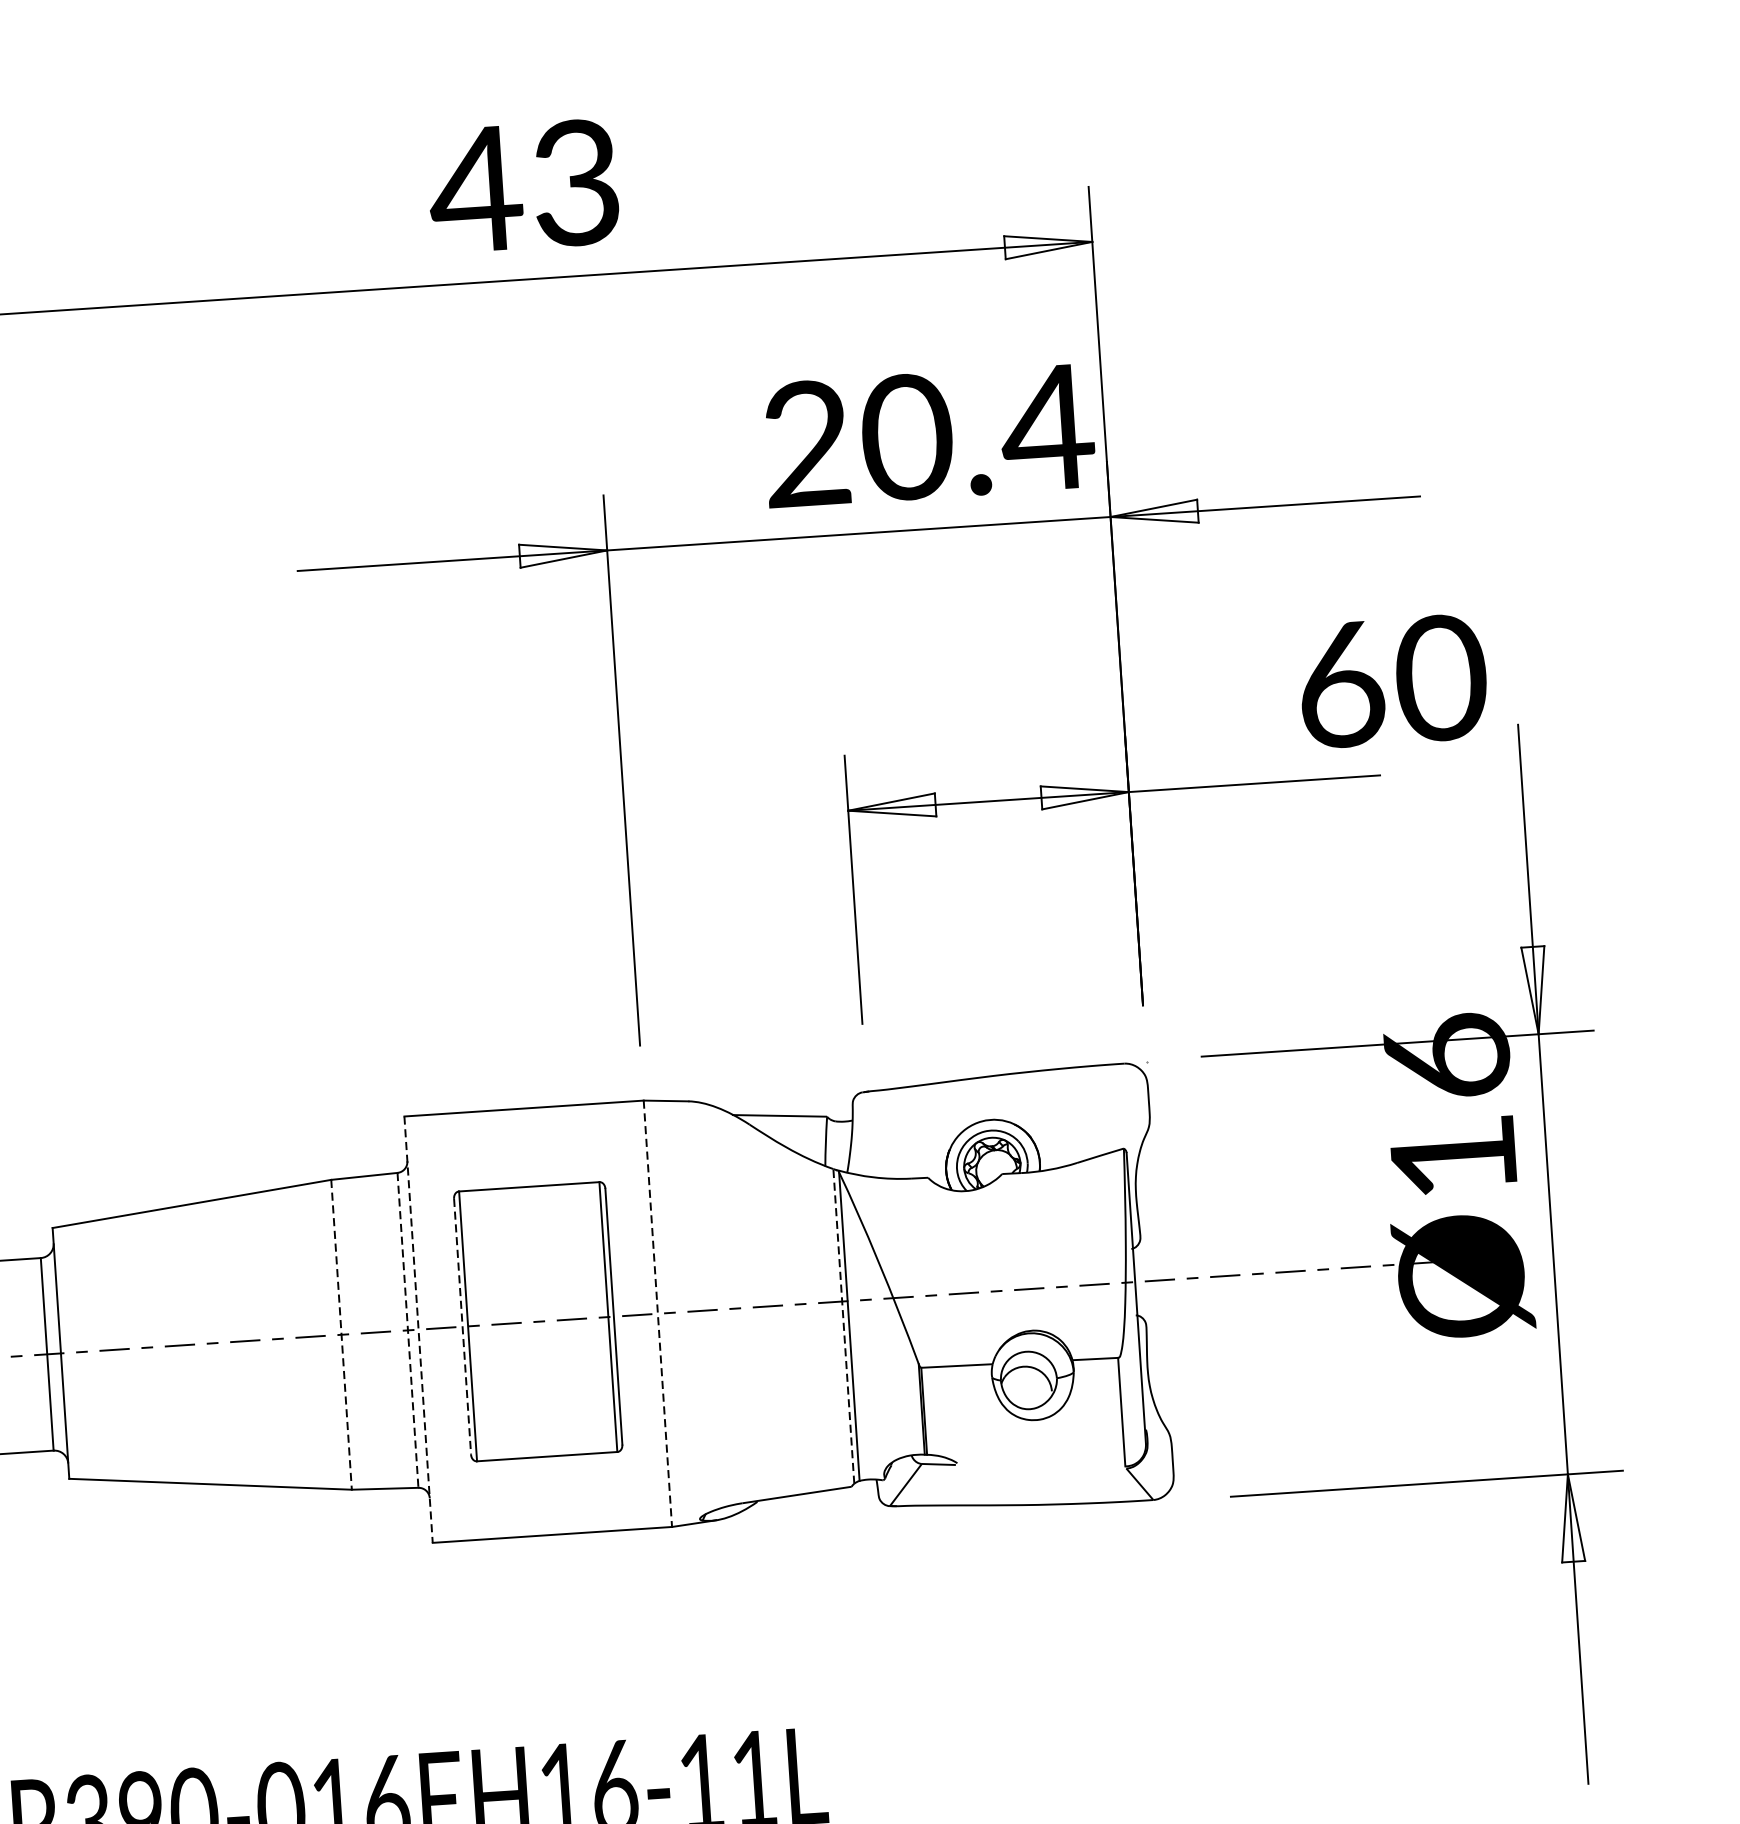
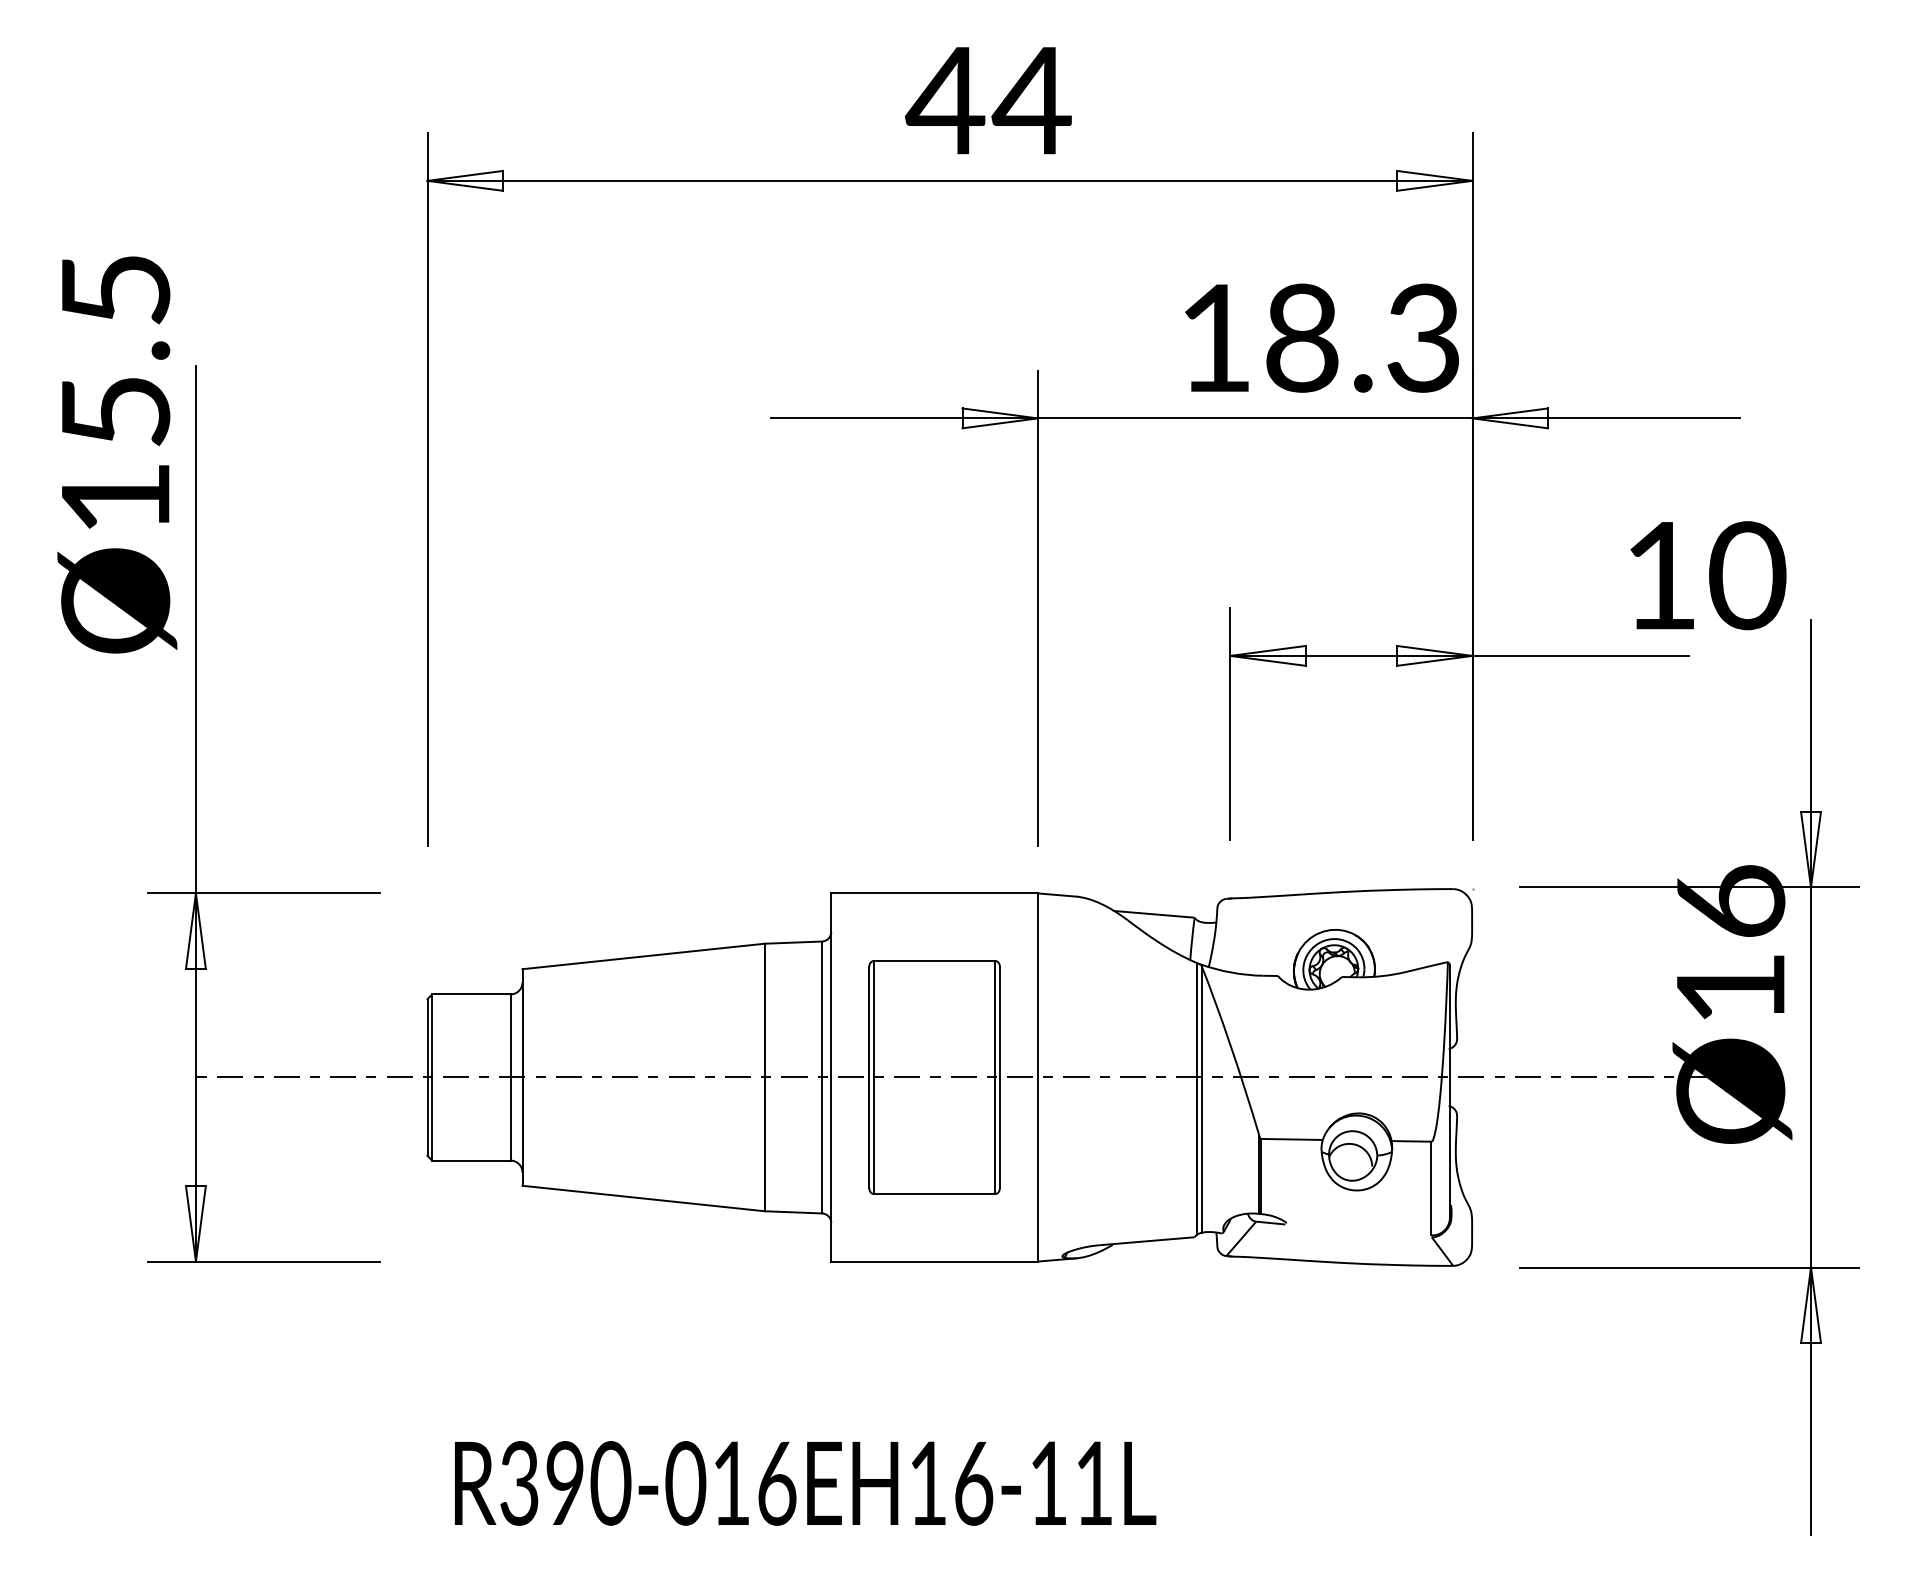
text: (575, 182) -> (1031, 100), 43 -> 44
text: (929, 434) -> (1321, 337), 20.4 -> 18.3
text: (1341, 685) -> (1661, 576), 60 -> 10
line: (657, 1313) -> (1037, 1077), dashed -> solid
line: (844, 1325) -> (1197, 1098), dashed -> solid
line: (462, 1326) -> (869, 1077), dashed -> solid
line: (418, 1329) -> (831, 1077), dashed -> solid
line: (408, 1330) -> (822, 1077), dashed -> solid
line: (341, 1334) -> (764, 1077), dashed -> solid

